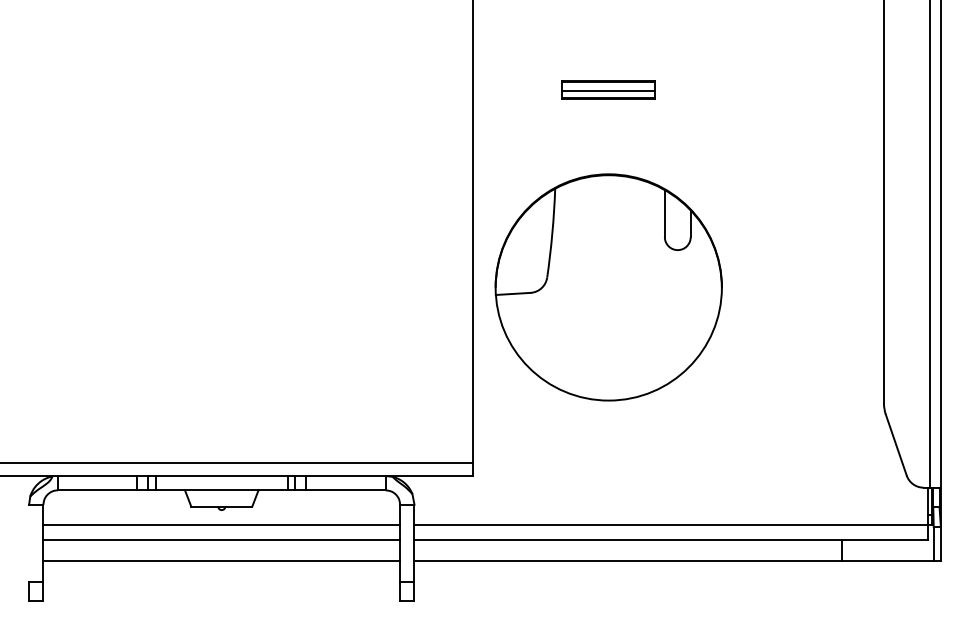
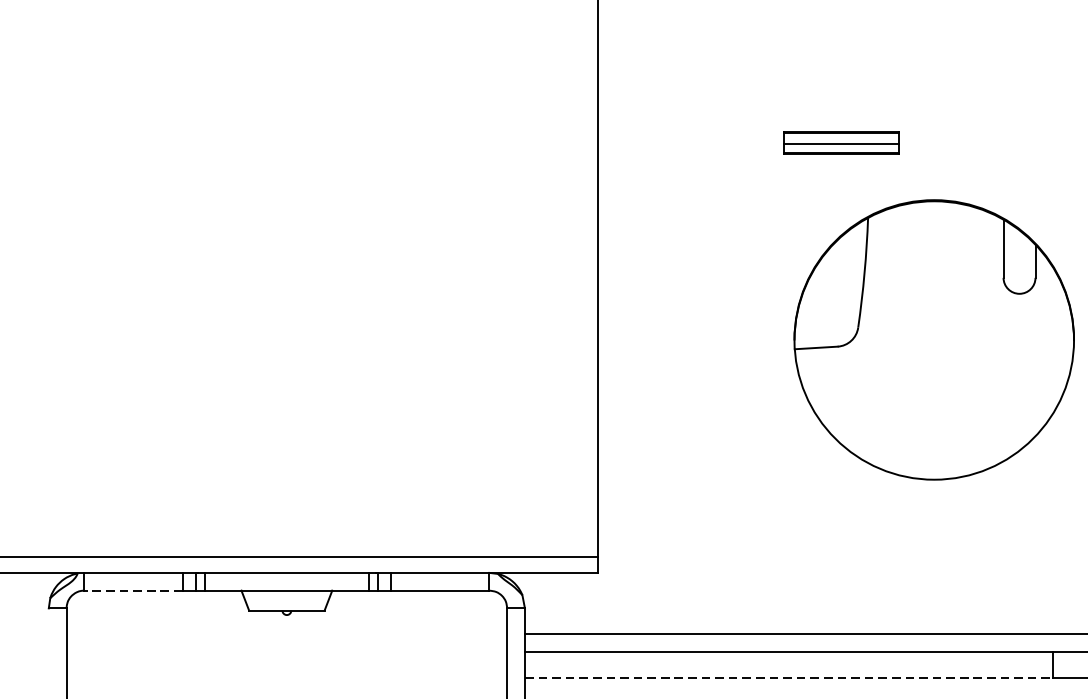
part: (608, 89) -> (841, 142), moved
part: (608, 287) -> (933, 339), moved
line: (97, 490) -> (133, 590), solid -> dashed
line: (221, 525) -> (286, 634), removed
line: (221, 539) -> (286, 651), removed
line: (221, 561) -> (286, 678), removed
line: (628, 561) -> (789, 678), solid -> dashed

